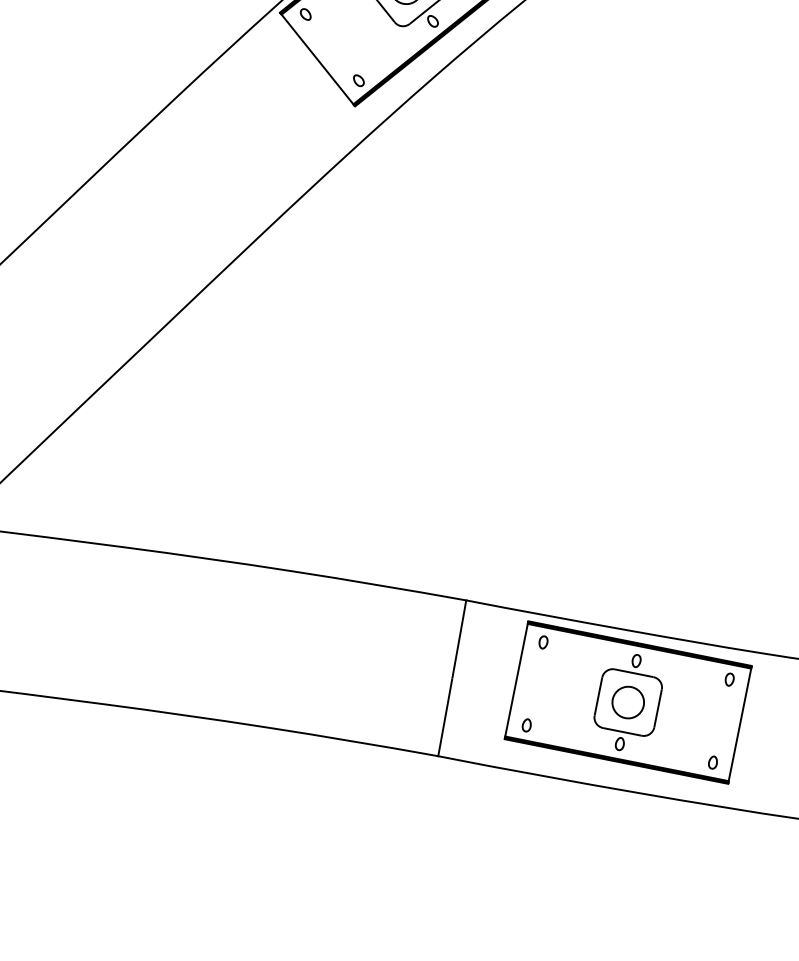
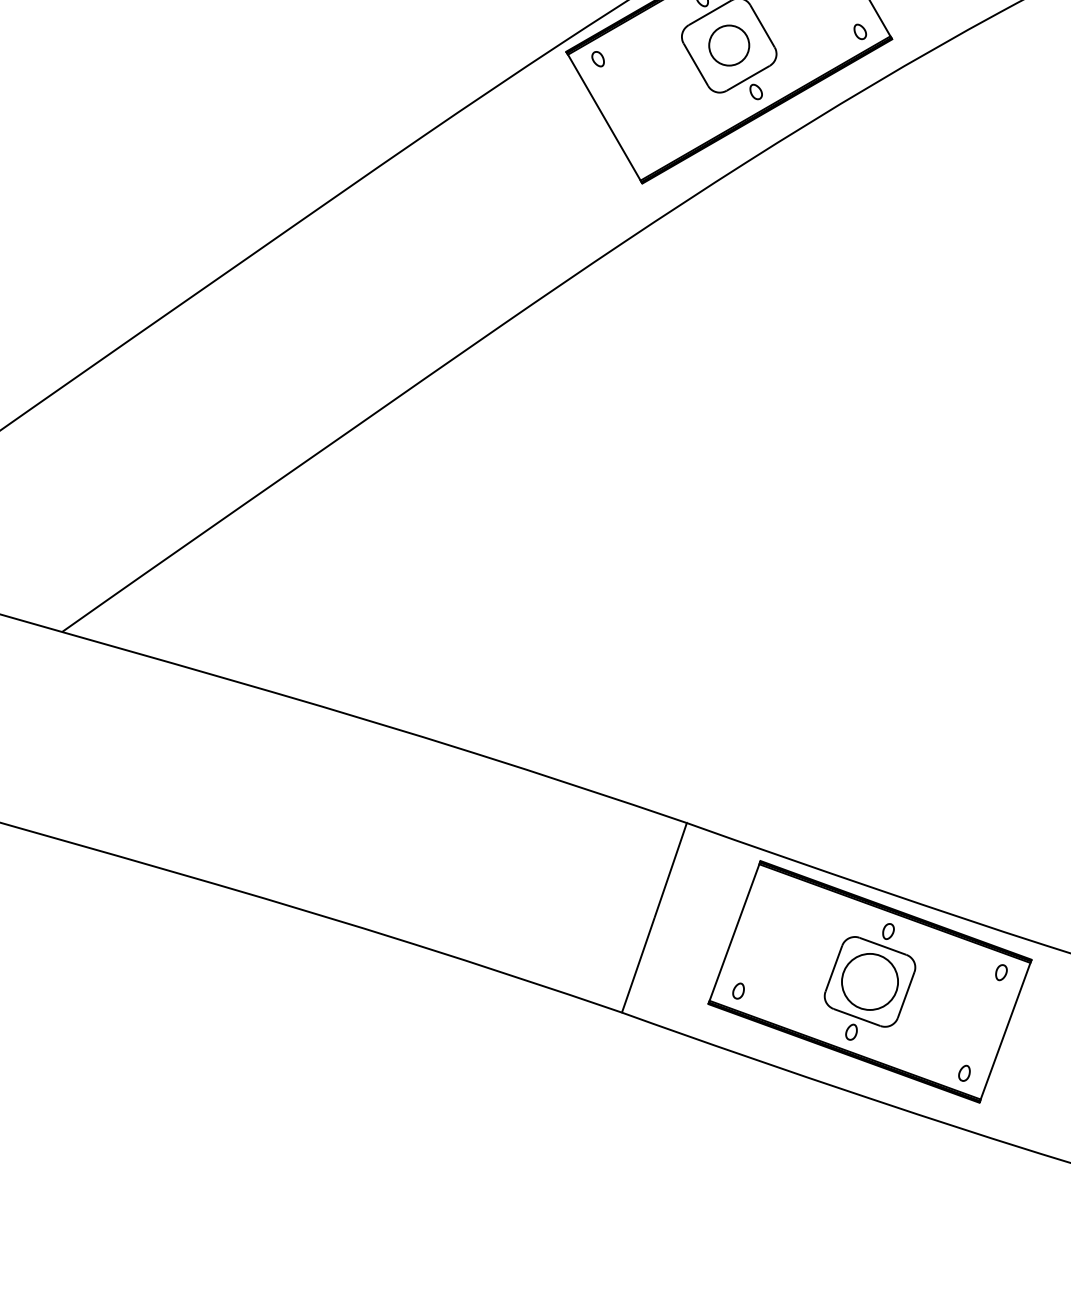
part: (358, 81) -> (651, 152), removed
part: (543, 642) -> (775, 890), removed
circle: (628, 702) -> (870, 981), size x1.4

